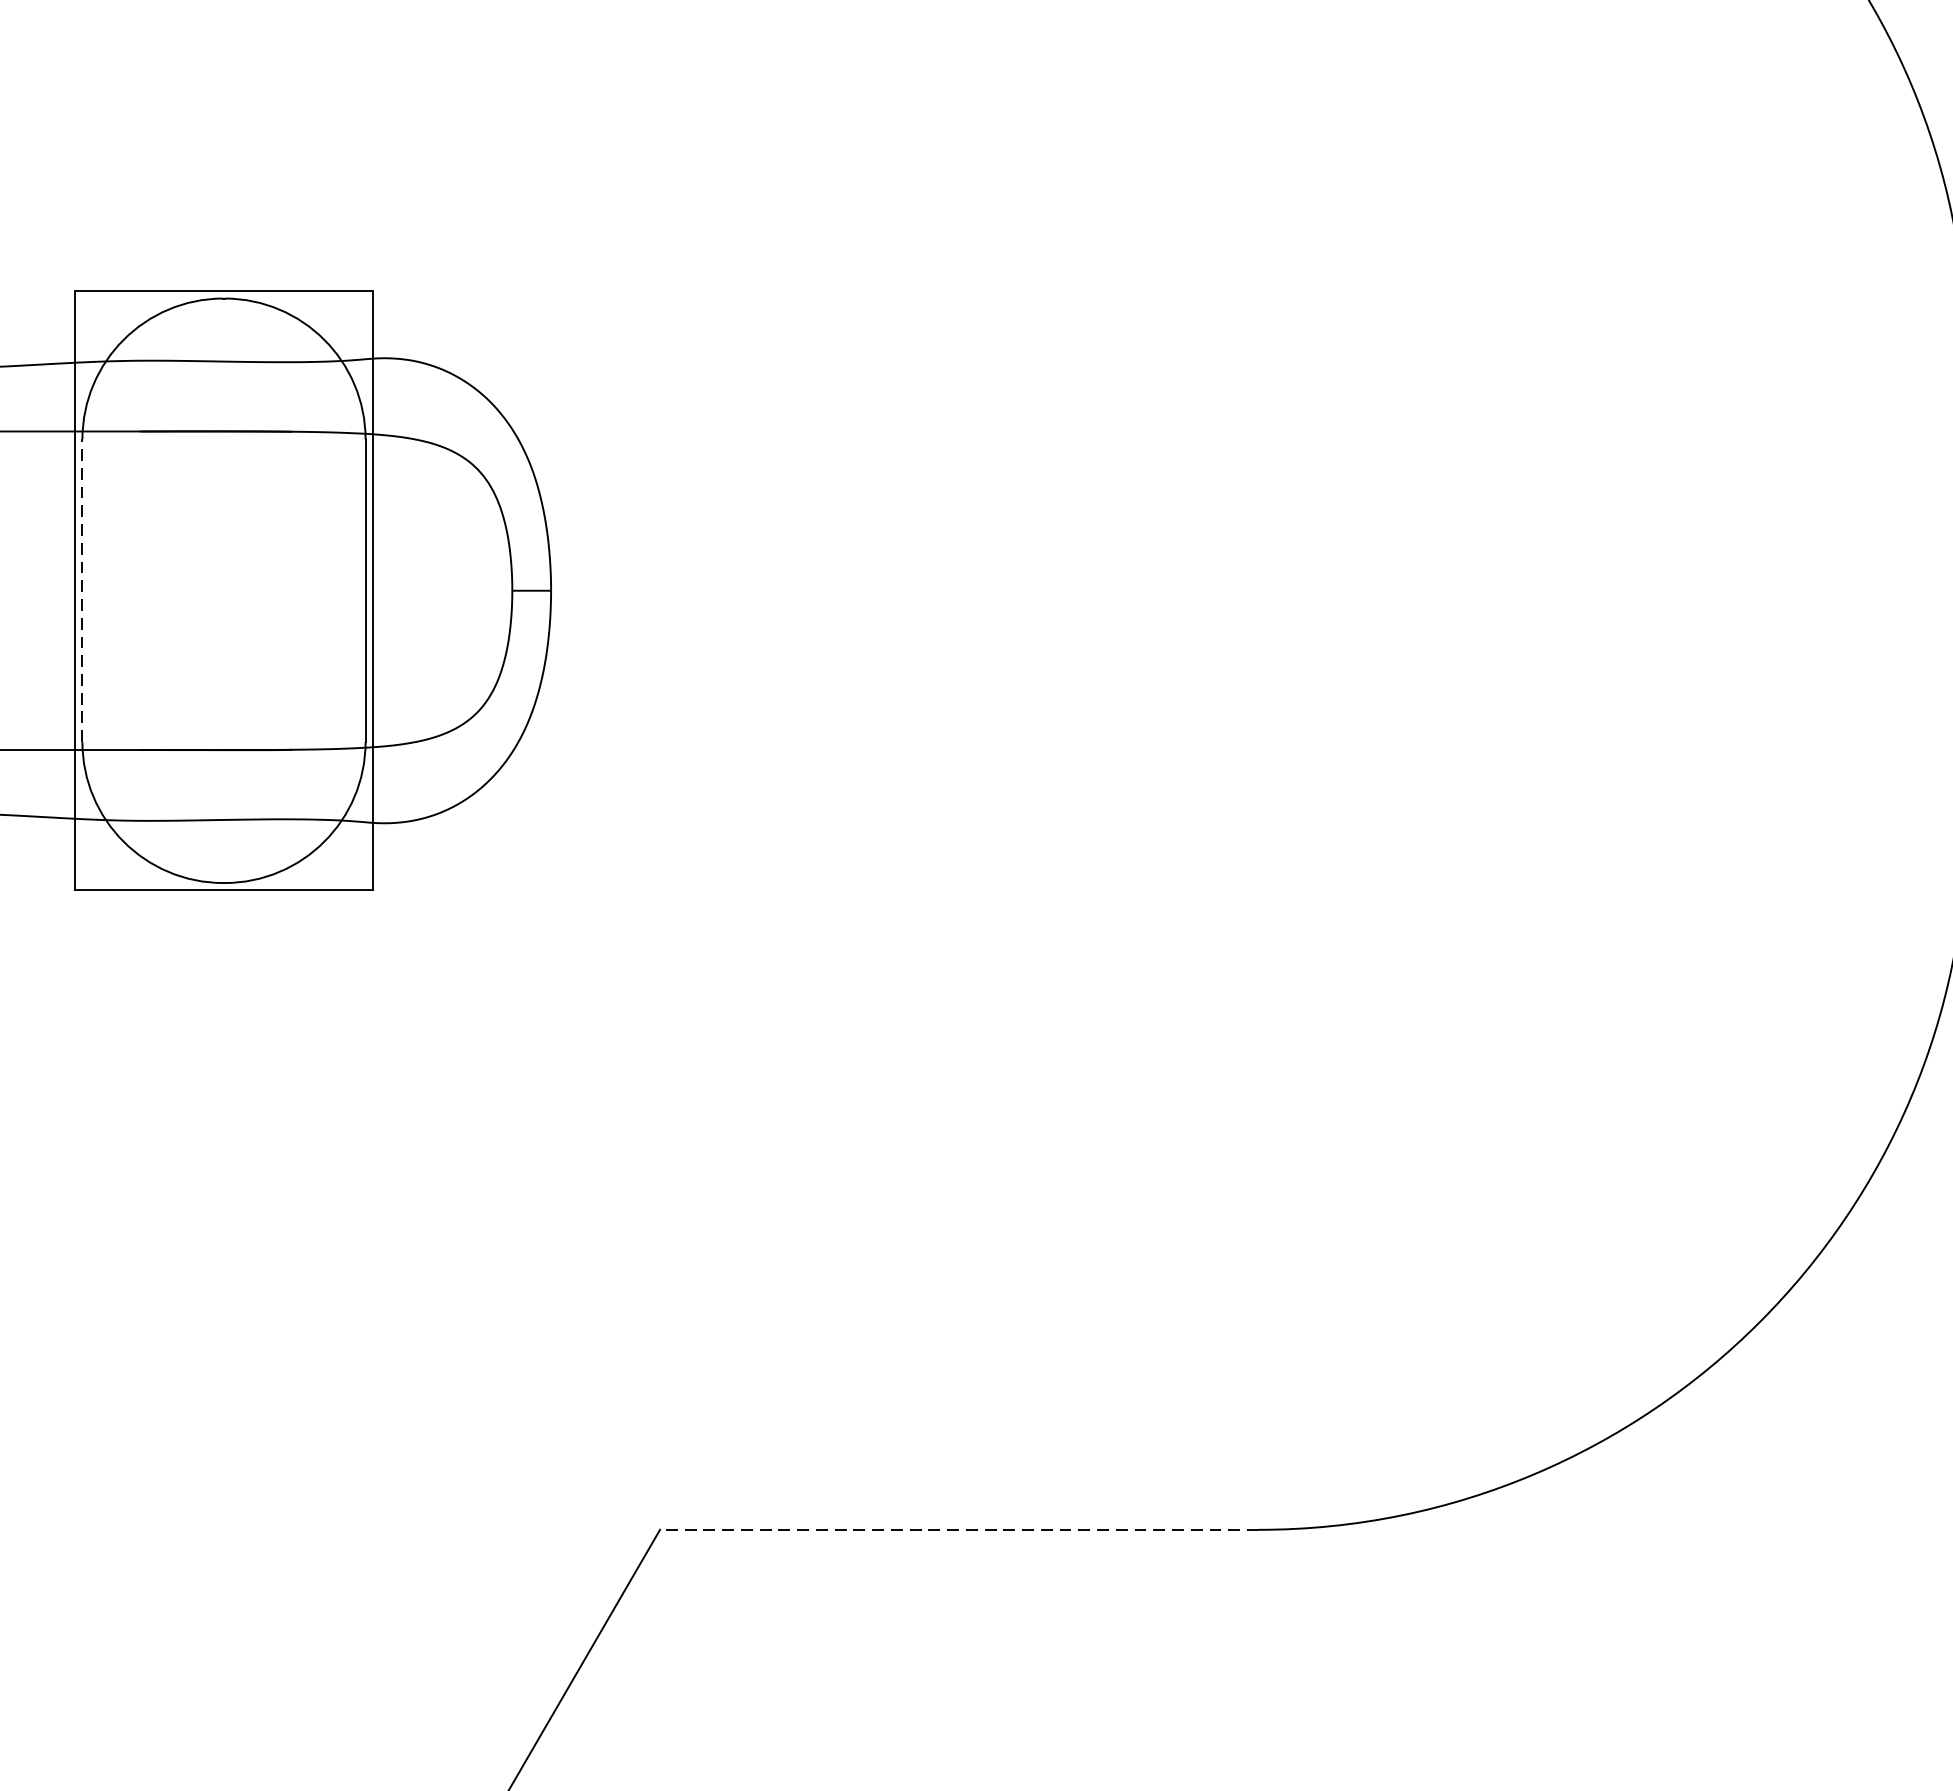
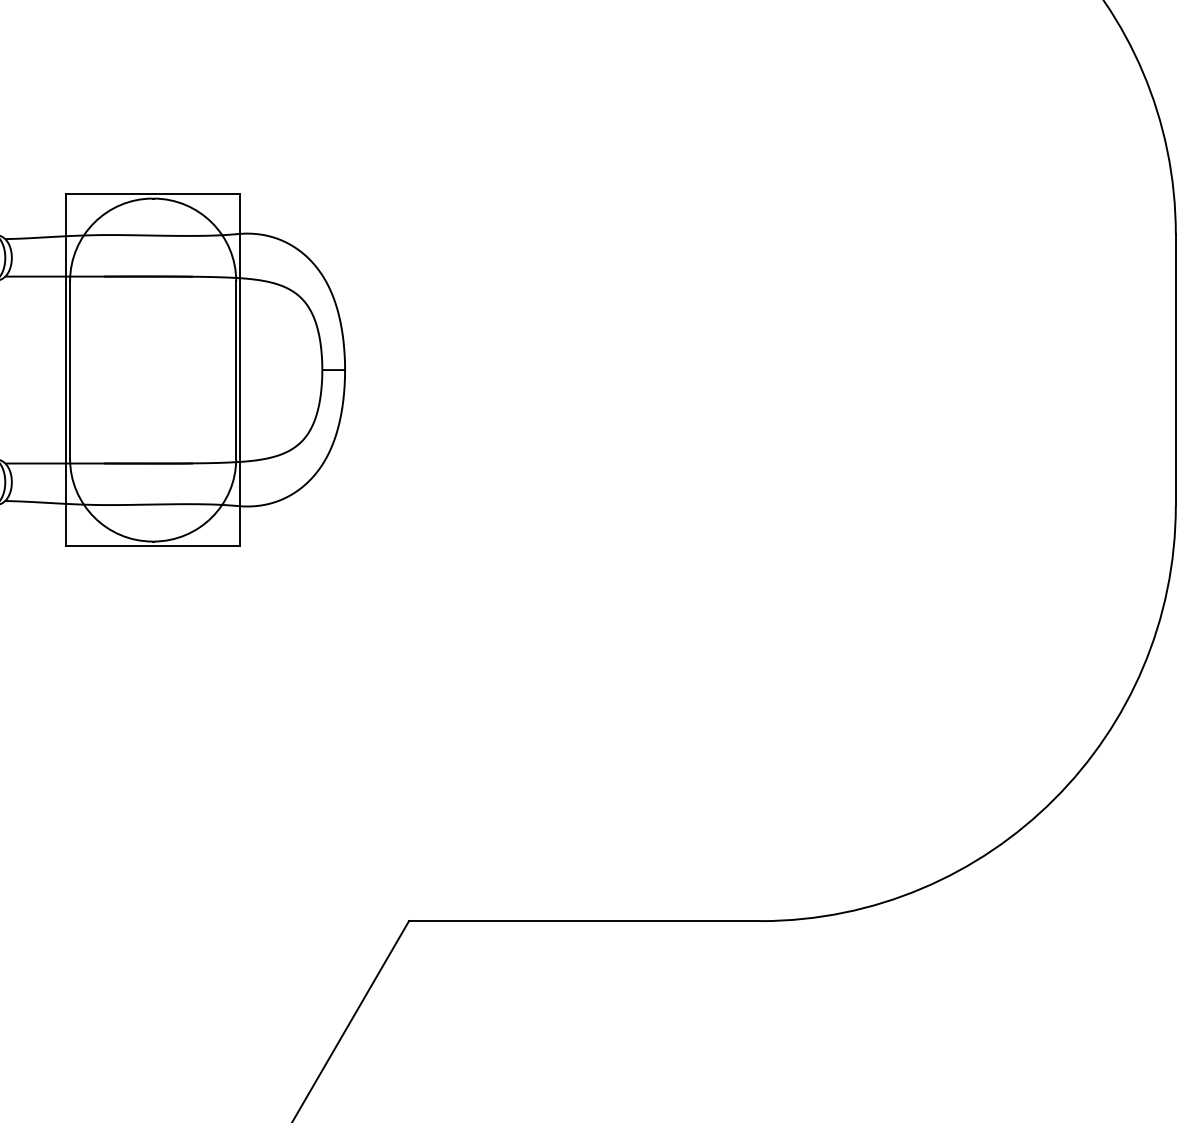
line: (83, 591) -> (70, 370), dashed -> solid
line: (959, 1530) -> (584, 921), dashed -> solid

